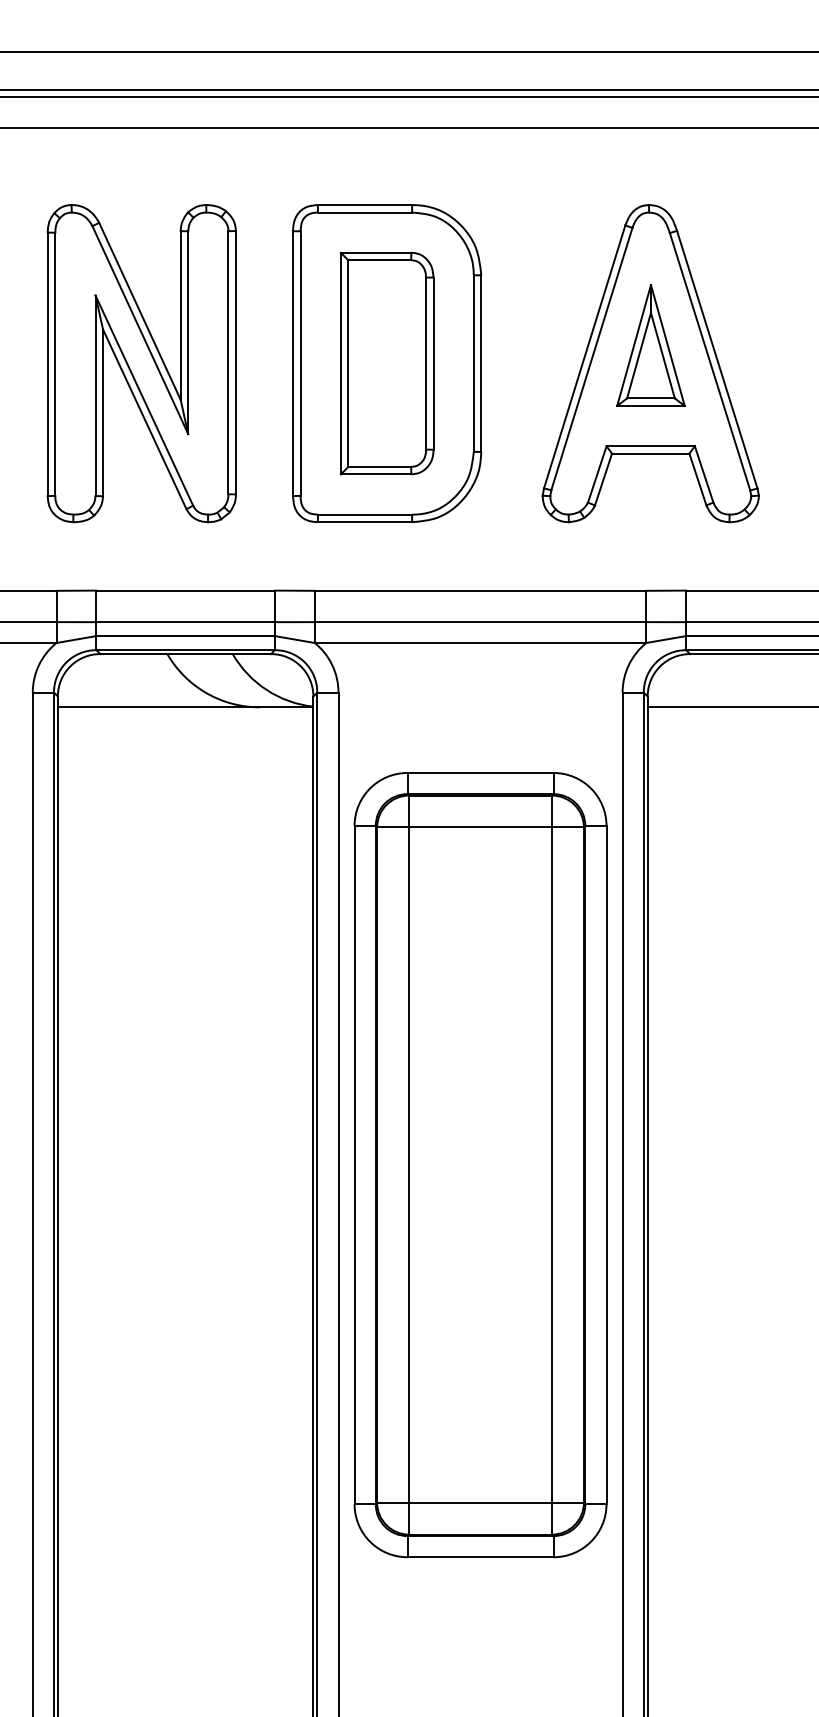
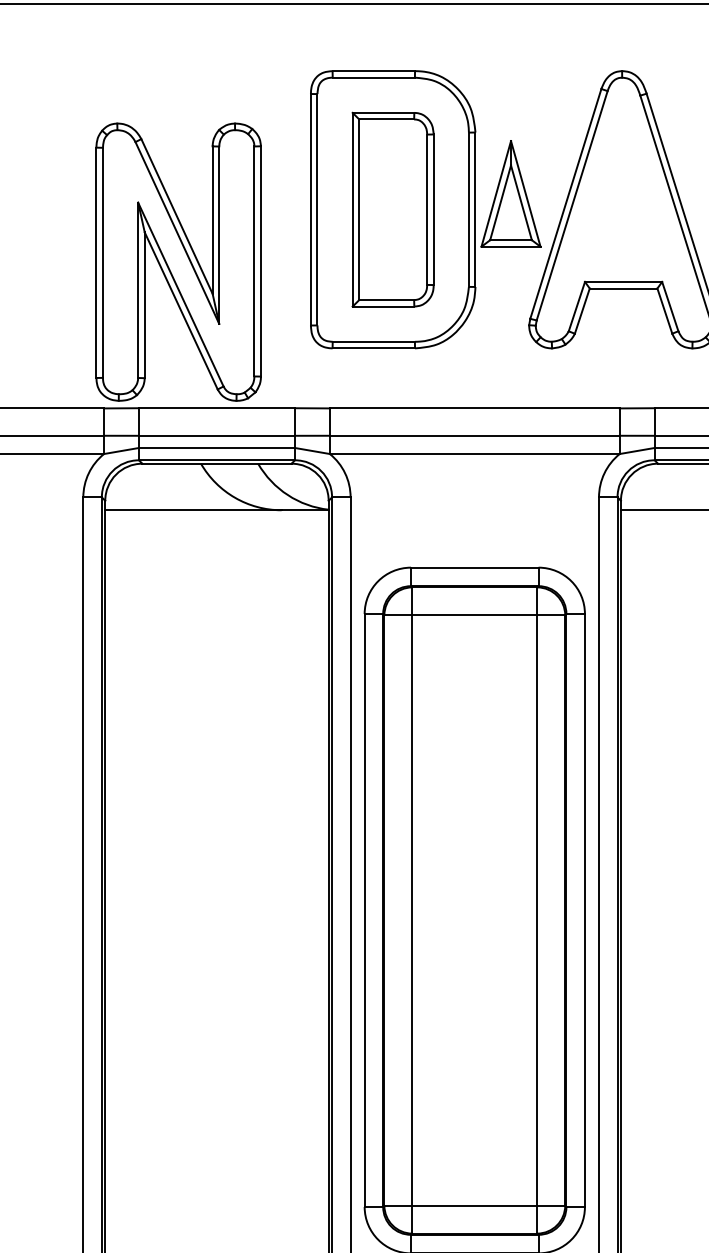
part: (650, 345) -> (510, 193), moved
part: (141, 363) -> (178, 262), moved

